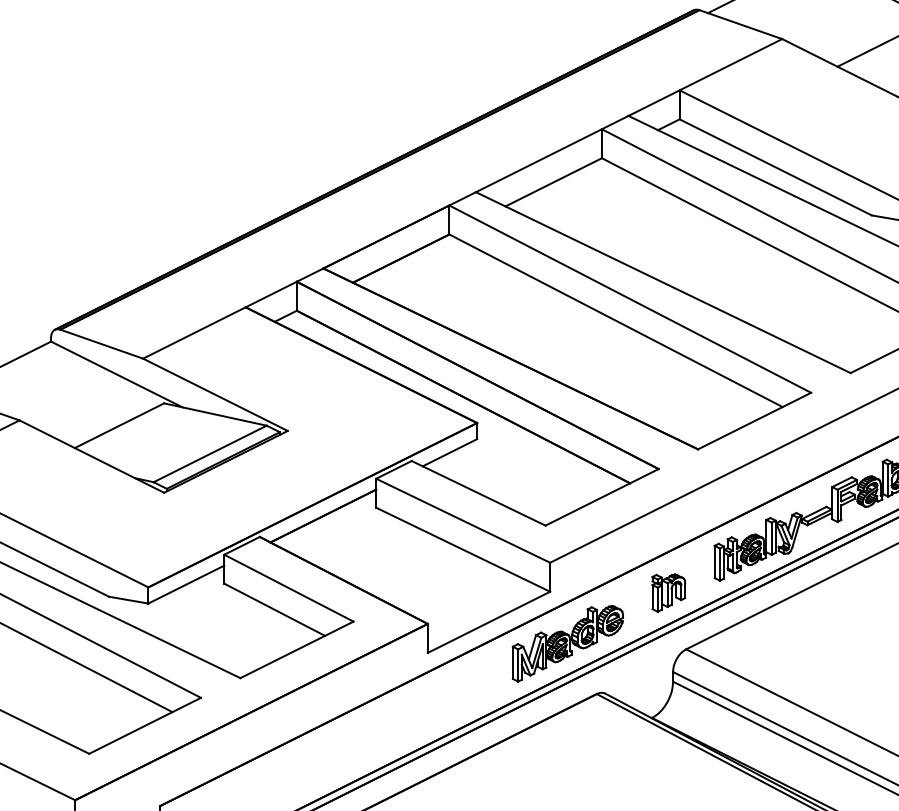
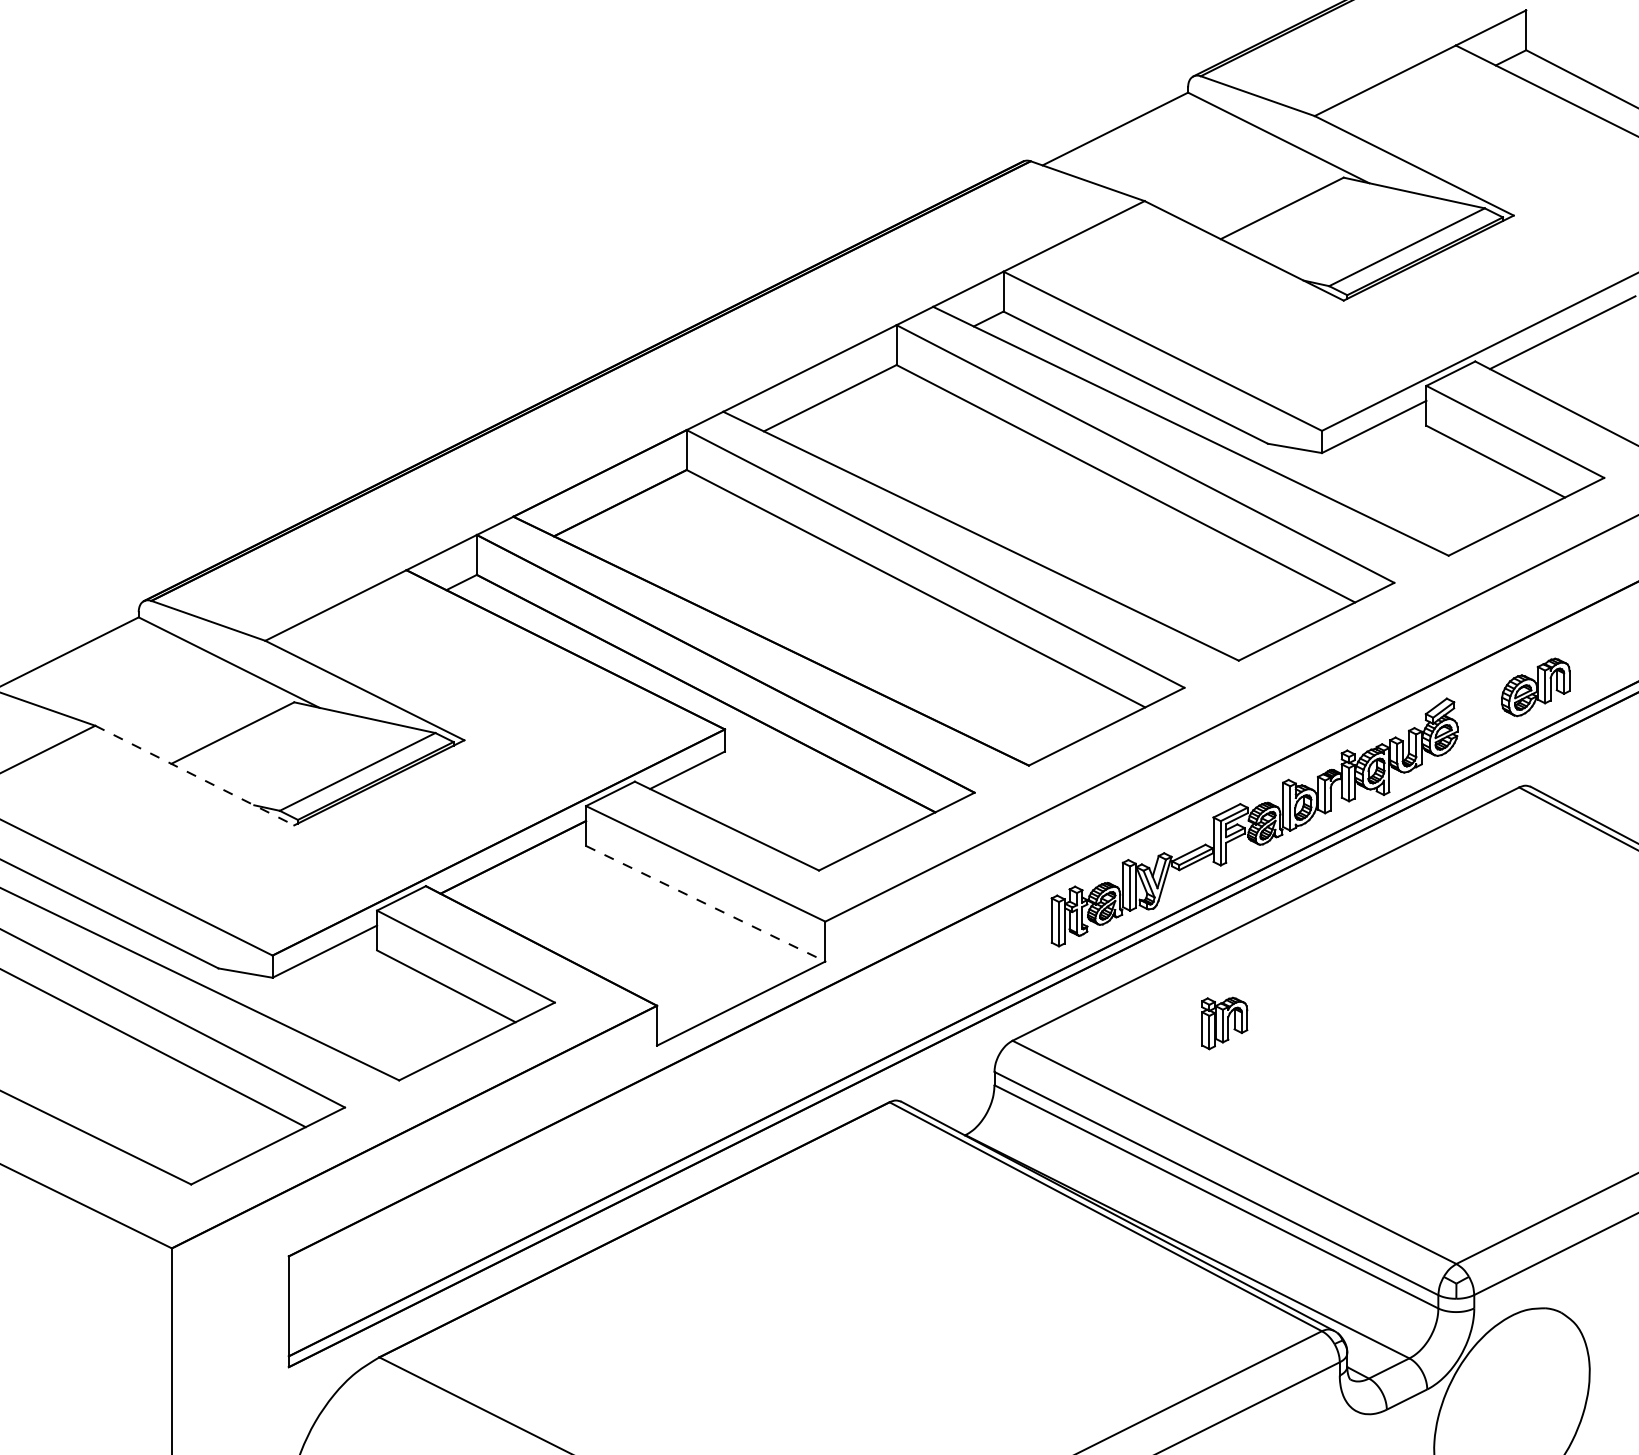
line: (92, 456) -> (195, 775), solid -> dashed
line: (463, 549) -> (705, 903), solid -> dashed
part: (668, 593) -> (1224, 1023), moved
part: (567, 644) -> (849, 1033), removed

